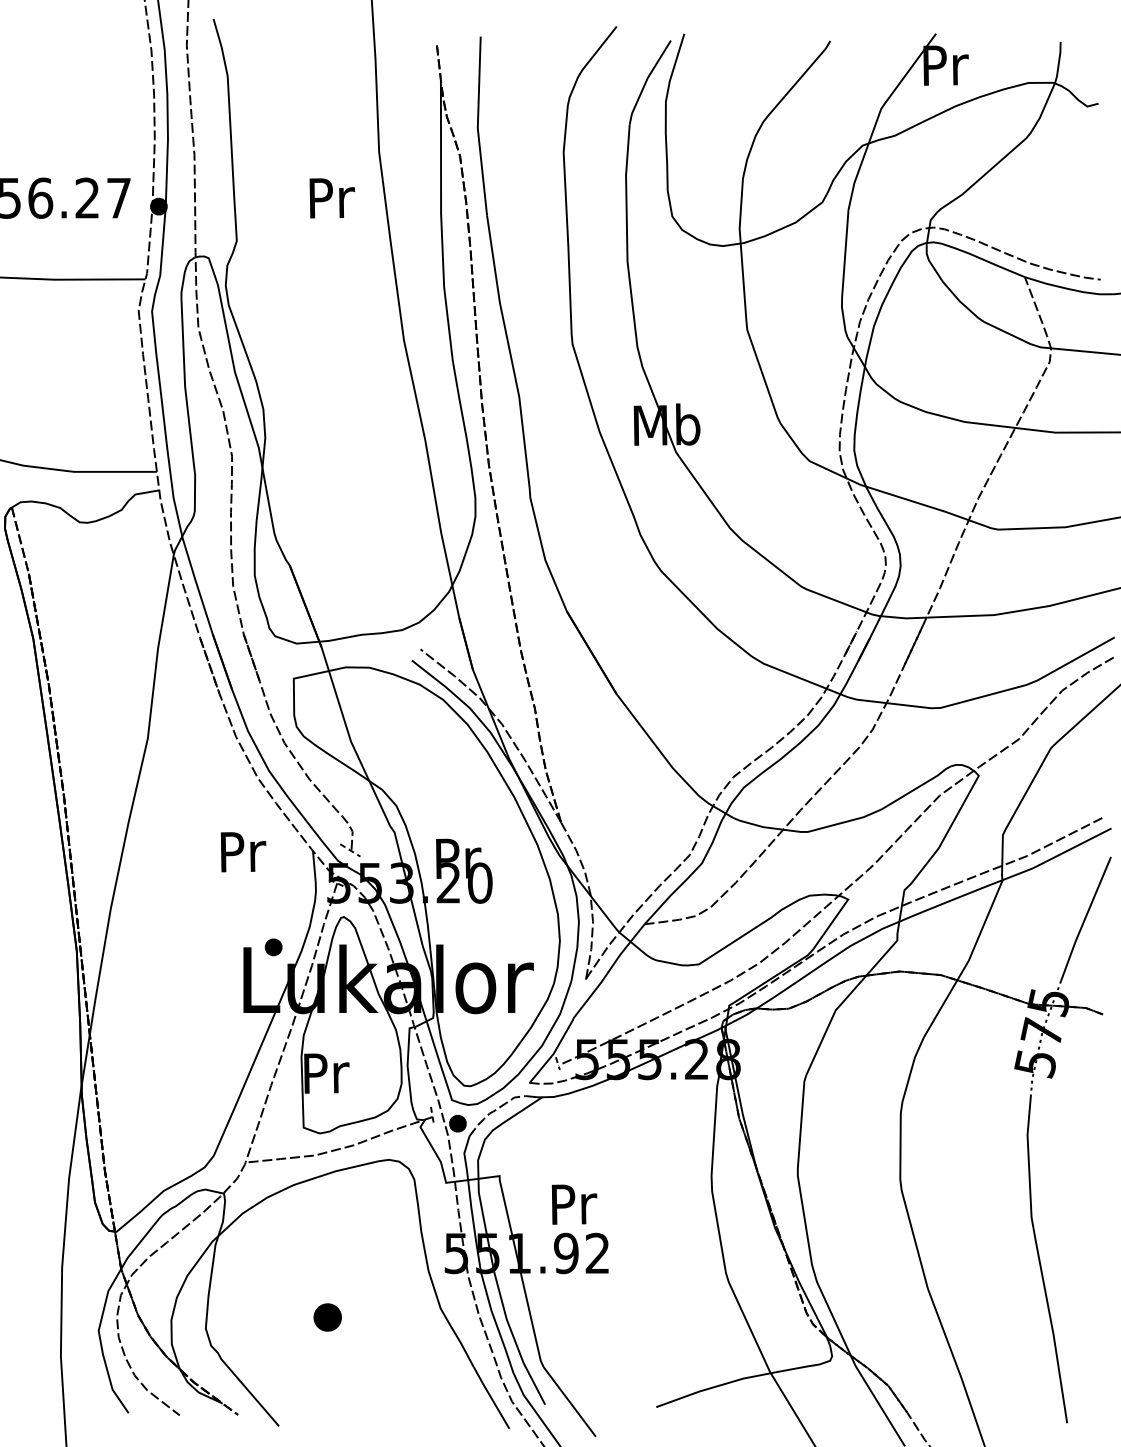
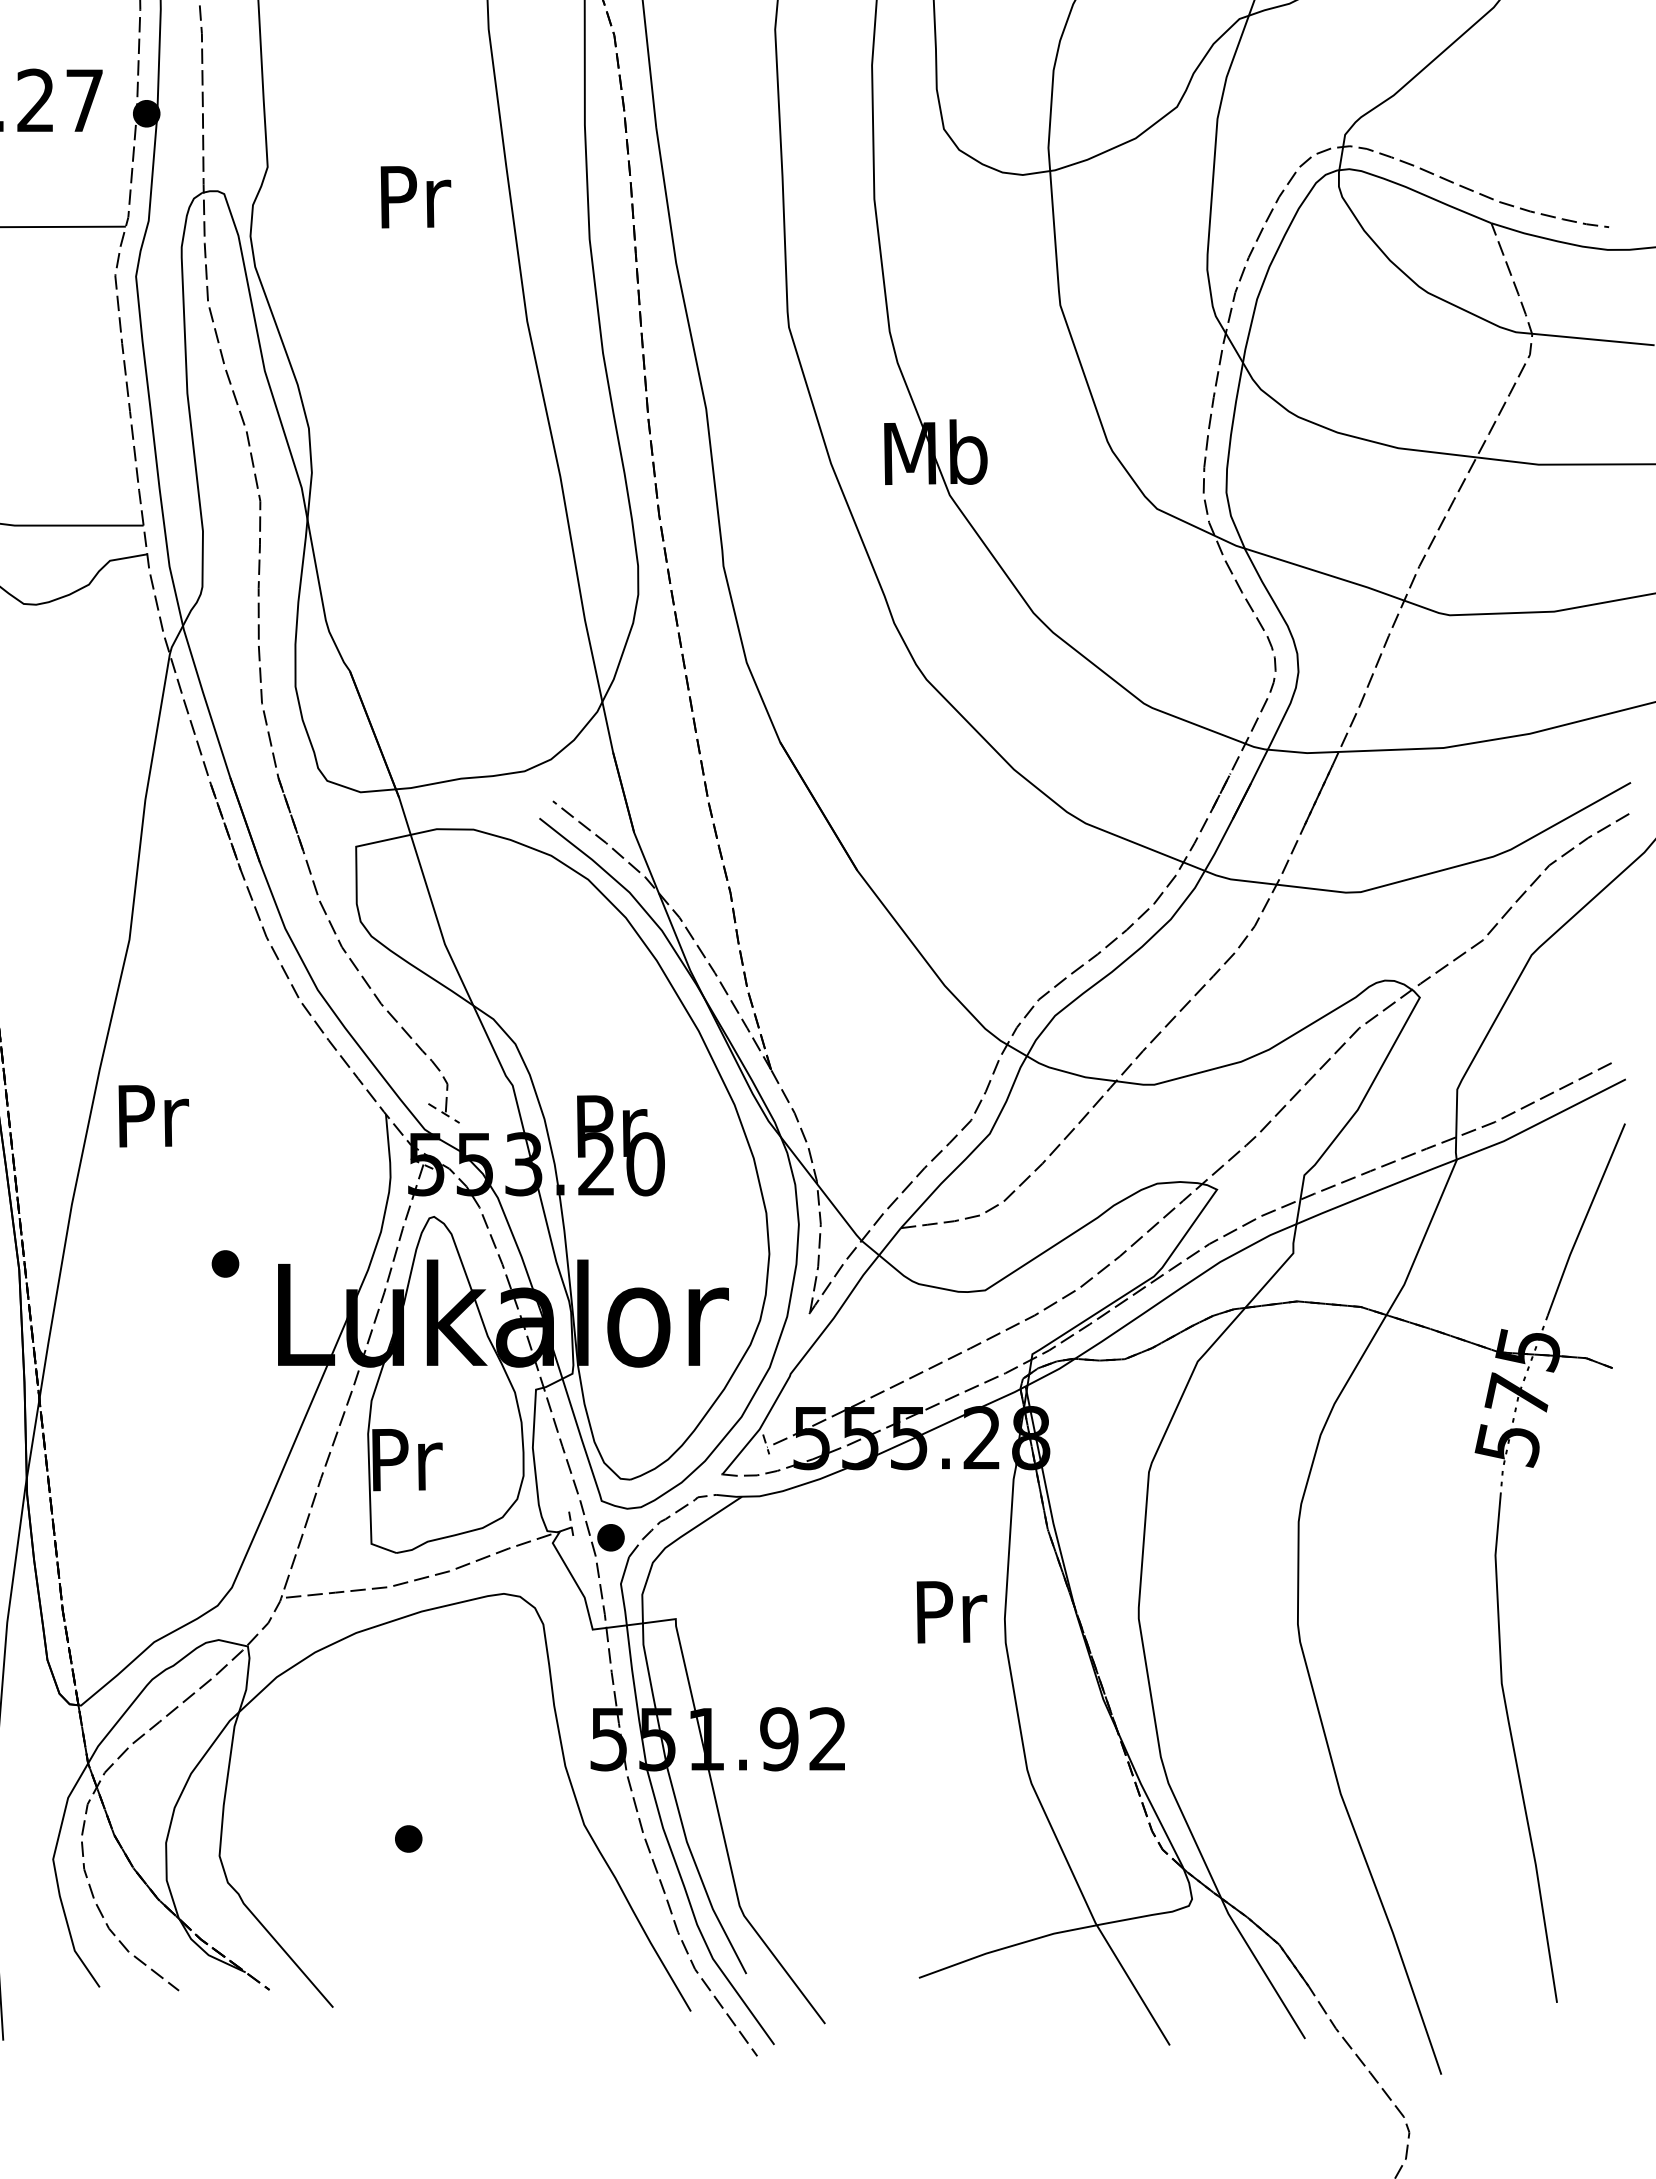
text: (331, 198) -> (414, 197), moved
text: (243, 852) -> (153, 1116), moved
part: (273, 947) -> (225, 1264), moved
text: (574, 1204) -> (951, 1611), moved
part: (327, 1317) -> (408, 1838), size x0.62

